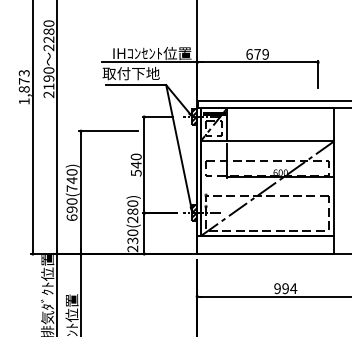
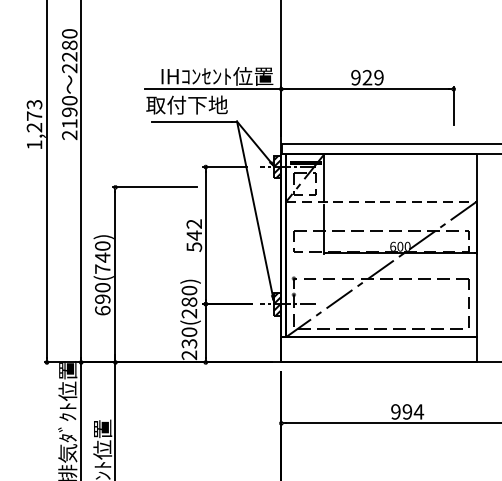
text: (253, 54) -> (361, 77), 679 -> 929
text: (23, 89) -> (33, 127), 1,873 -> 1,273
line: (267, 141) -> (381, 201), solid -> dashed
text: (136, 156) -> (194, 223), 540 -> 542

